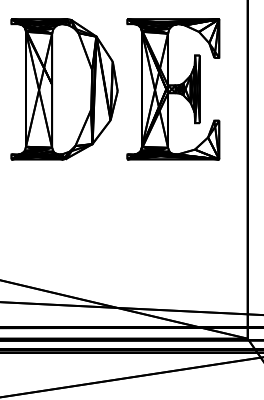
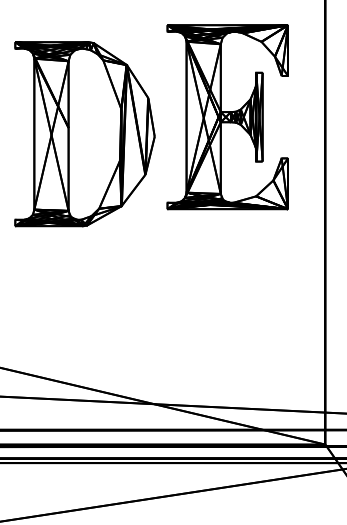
part: (64, 89) -> (84, 134), moved

